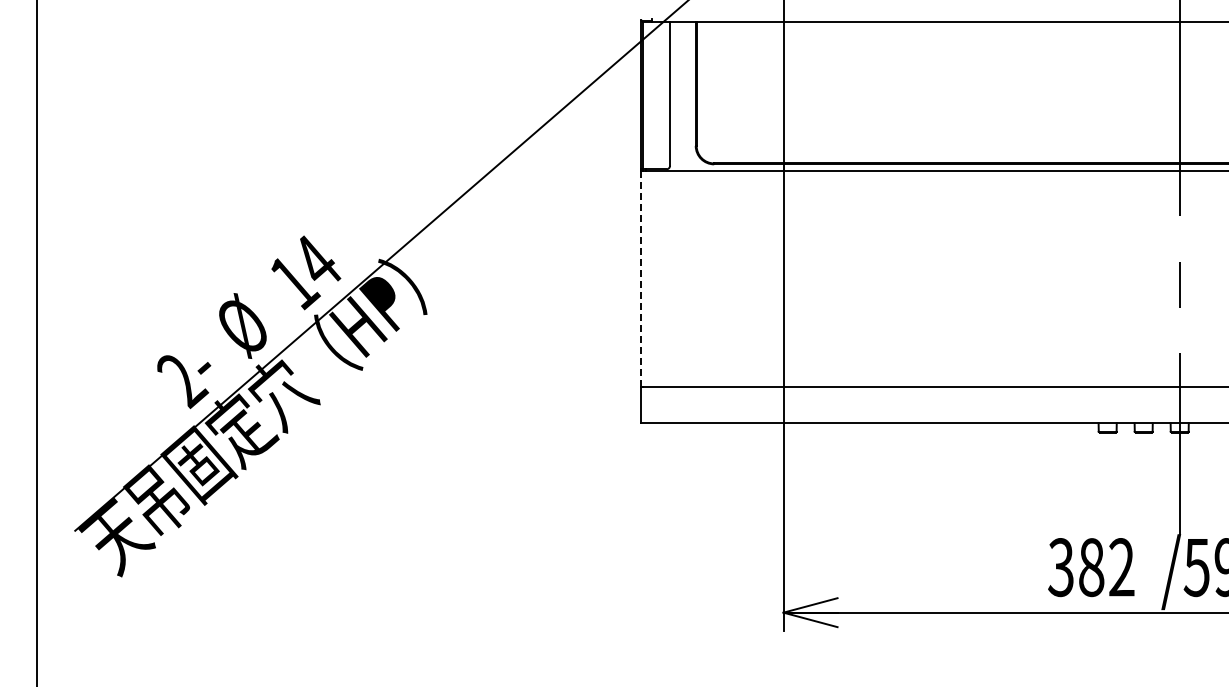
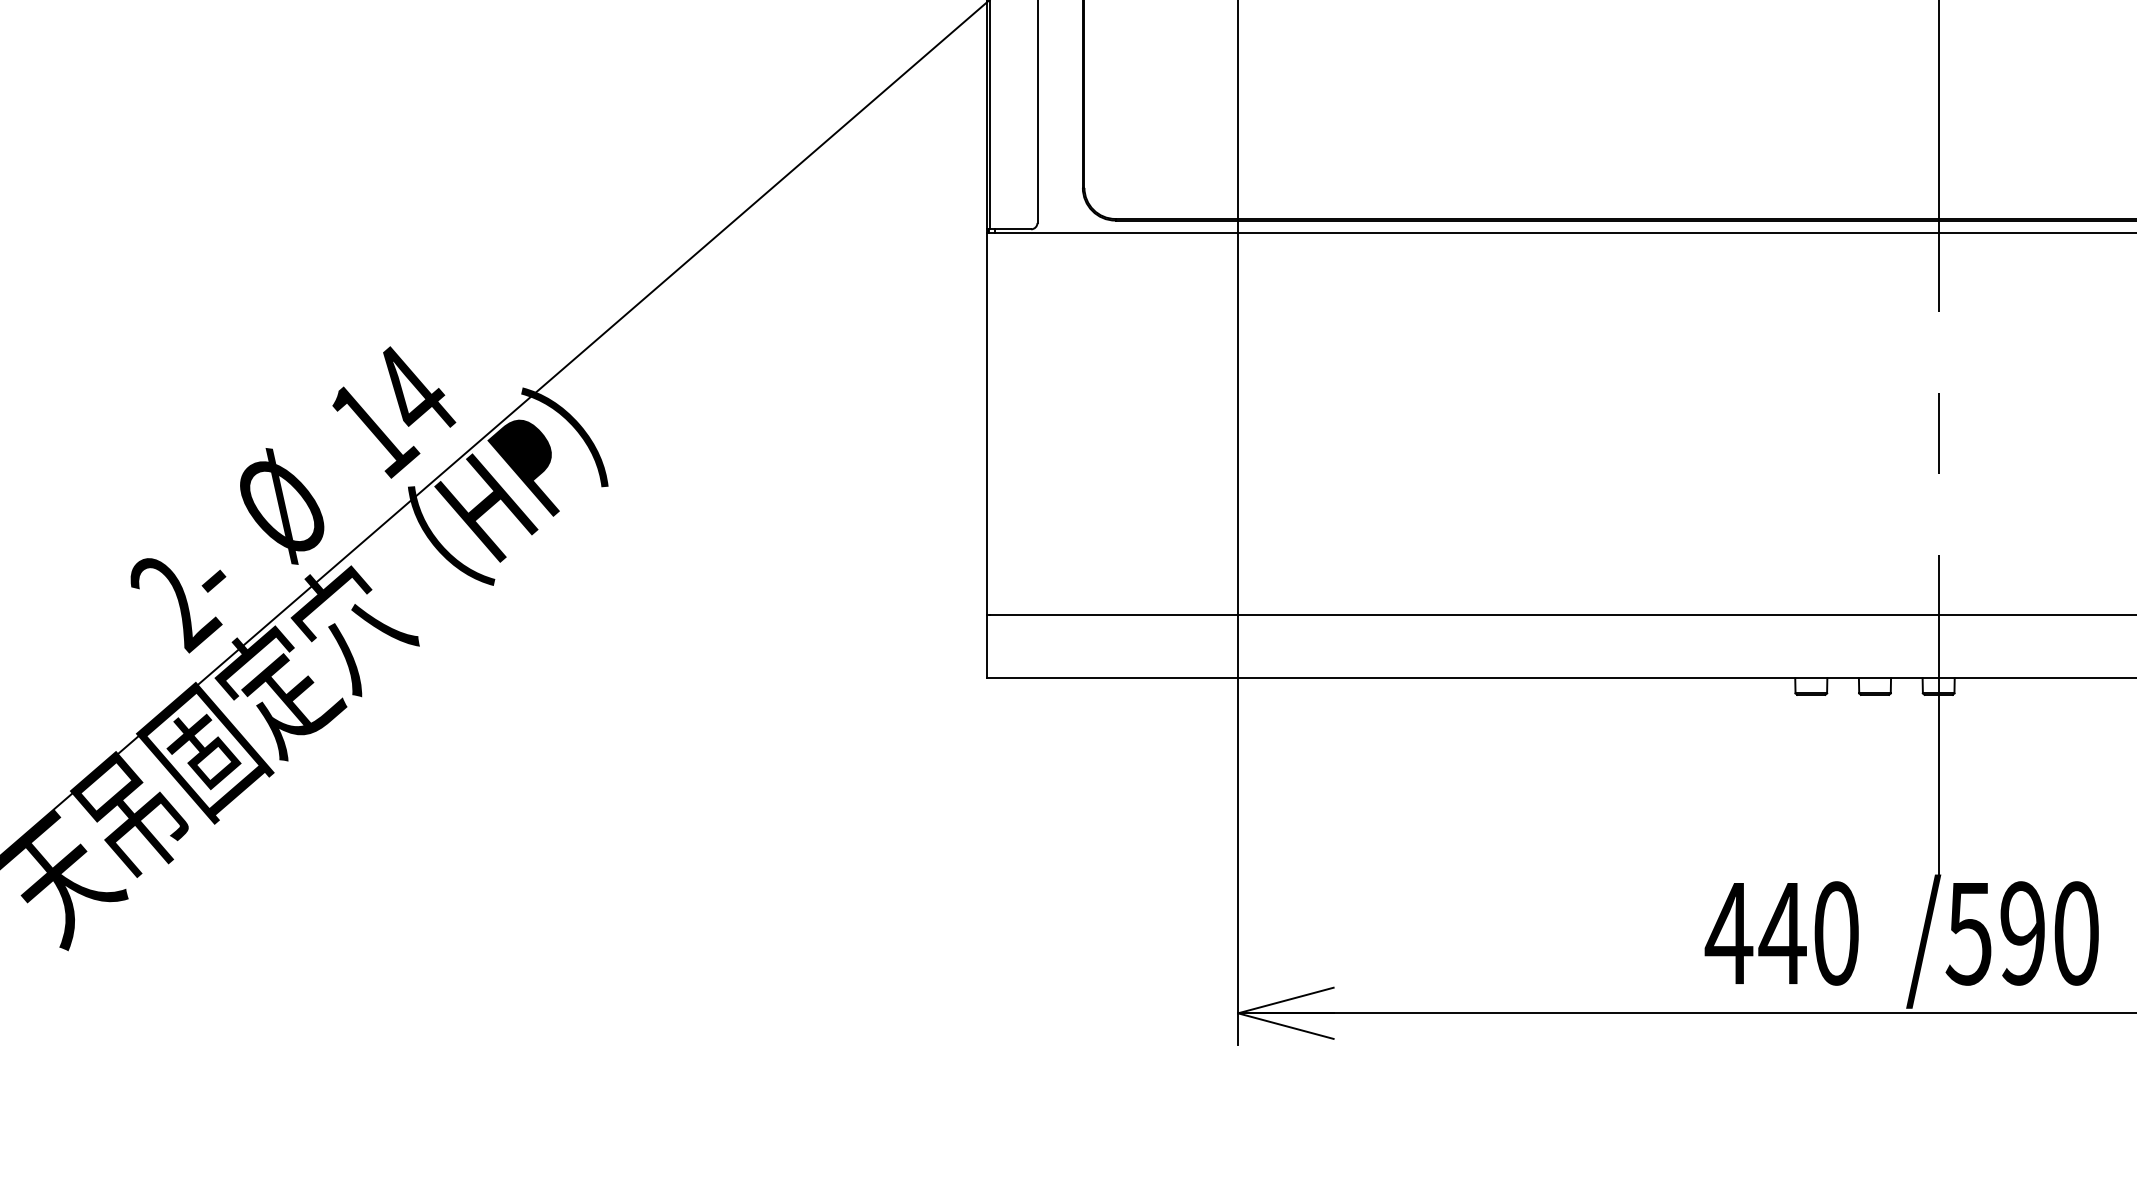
line: (641, 279) -> (986, 424), dashed -> solid
text: (1090, 567) -> (1780, 933), 382 -> 440

